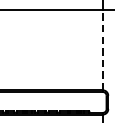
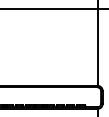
line: (102, 49) -> (97, 47), dashed -> solid

